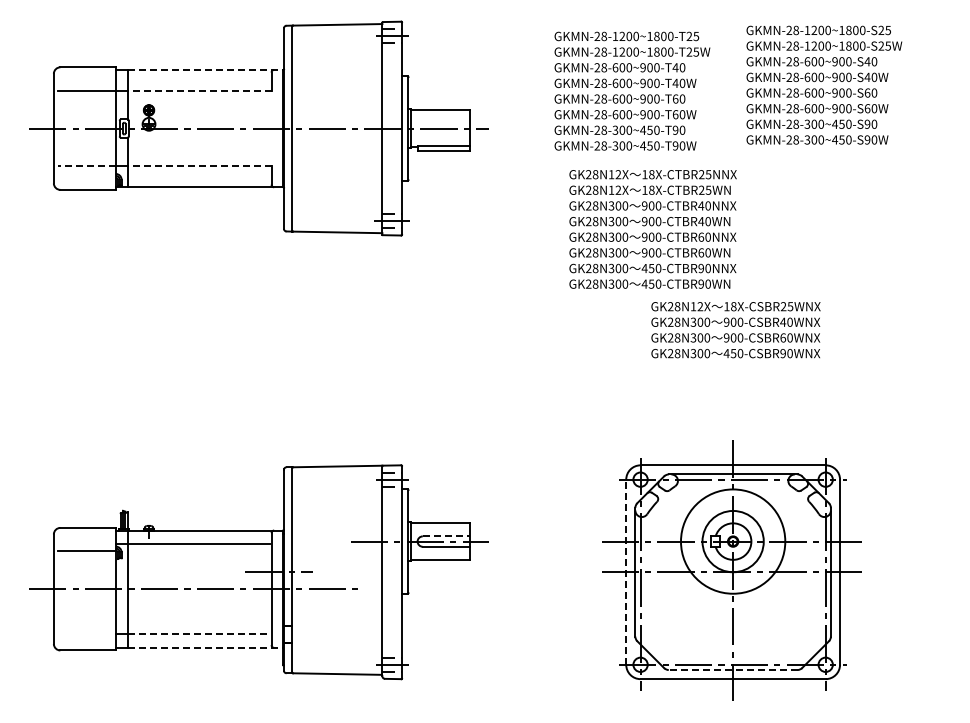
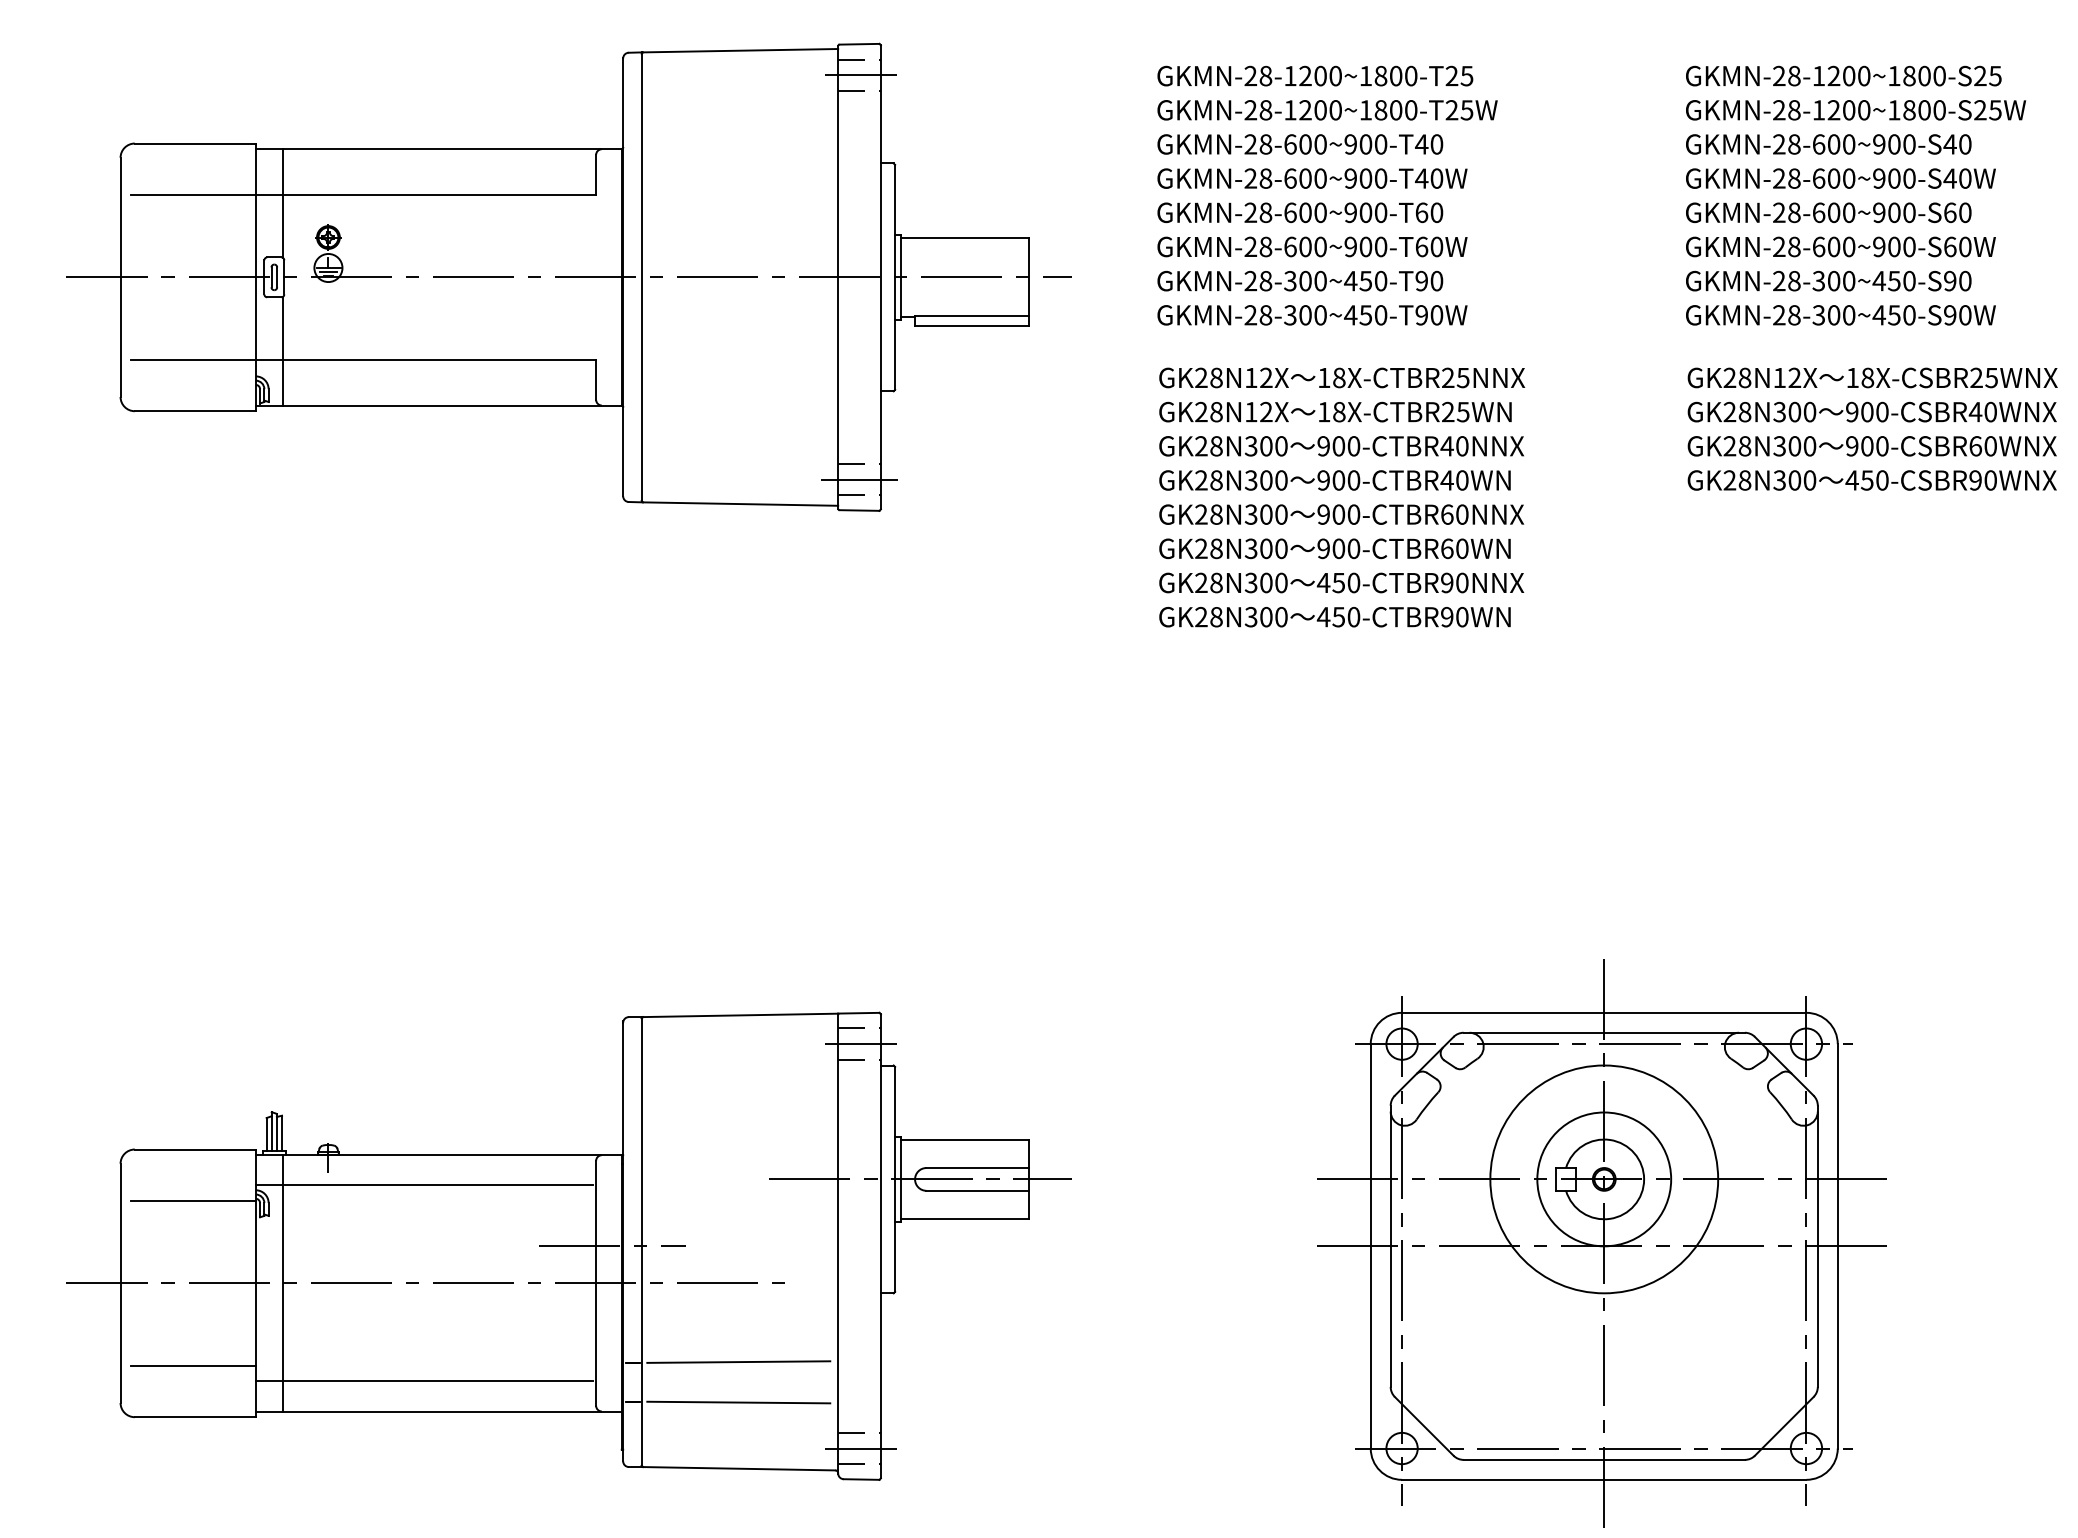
line: (205, 69) -> (451, 148), dashed -> solid
text: (824, 84) -> (1856, 194), moved
line: (199, 90) -> (438, 194), dashed -> solid
text: (632, 90) -> (1327, 194), moved
line: (87, 166) -> (194, 360), dashed -> solid
line: (199, 166) -> (438, 360), dashed -> solid
text: (652, 229) -> (1340, 497), moved
text: (735, 330) -> (1871, 430), moved
line: (446, 536) -> (978, 1168), dashed -> solid
line: (626, 572) -> (1371, 1246), dashed -> solid
line: (336, 624) -> (737, 1360), added
line: (86, 626) -> (191, 1364), added
line: (199, 634) -> (438, 1382), dashed -> solid
line: (336, 643) -> (737, 1401), added
line: (205, 647) -> (451, 1410), dashed -> solid
line: (732, 670) -> (1602, 1460), dashed -> solid

